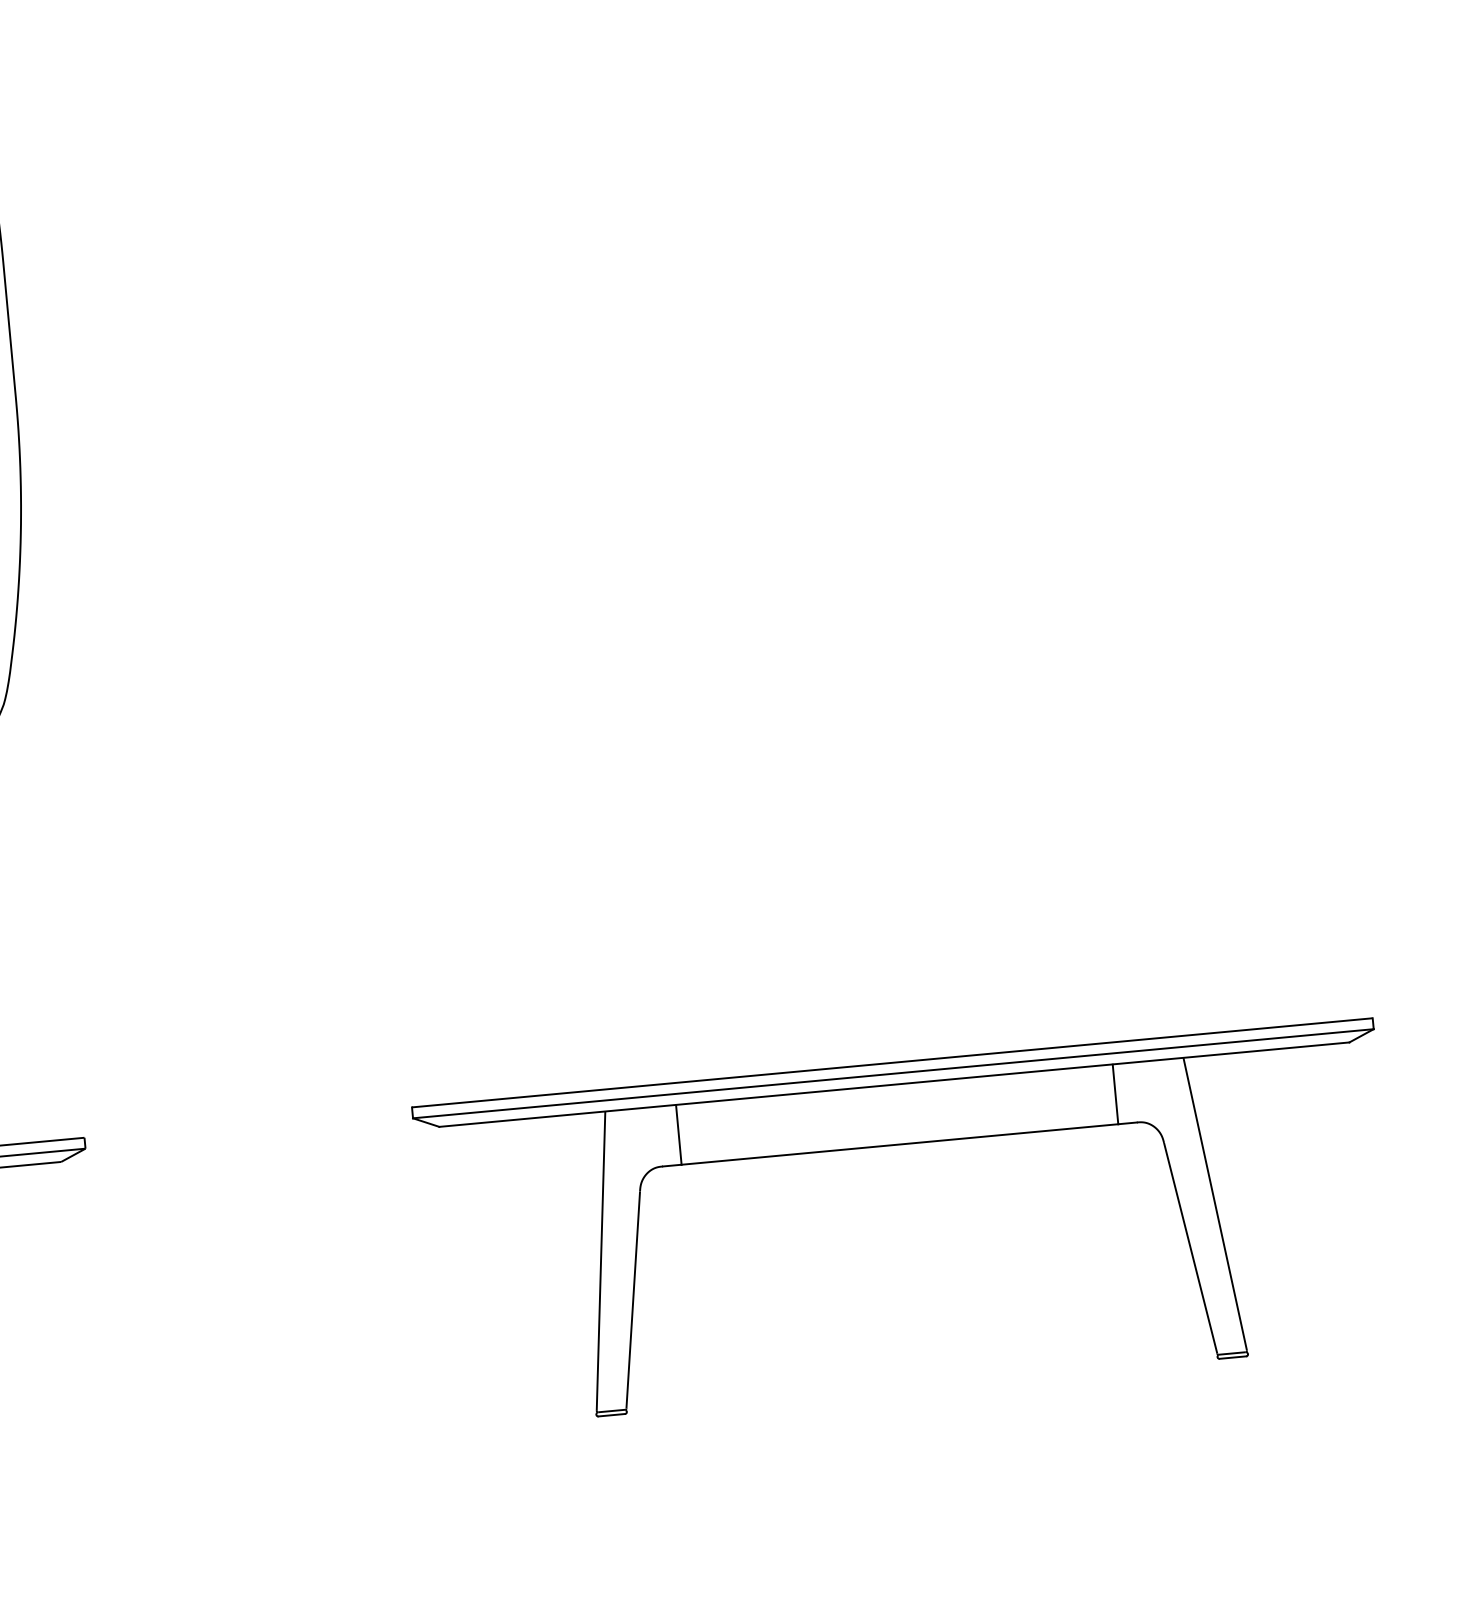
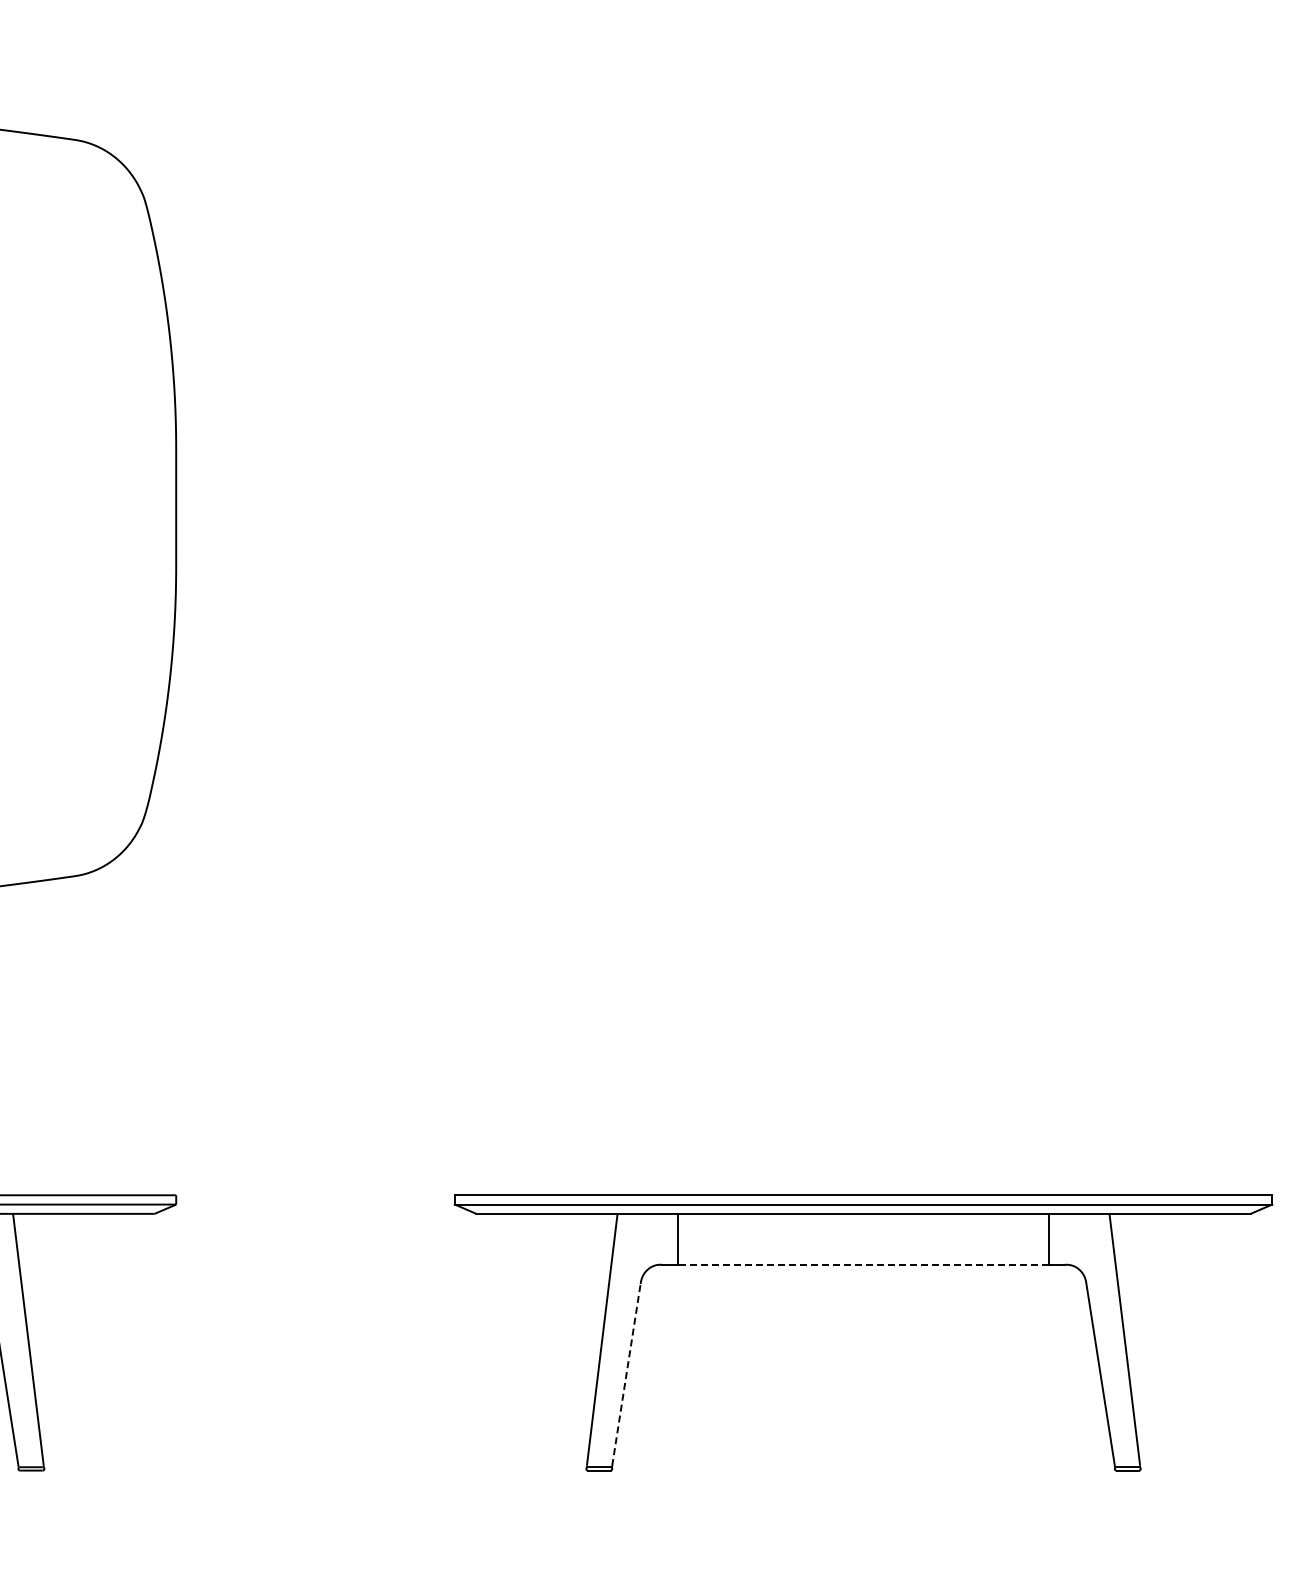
line: (899, 1144) -> (863, 1264), solid -> dashed
line: (633, 1299) -> (626, 1374), solid -> dashed

